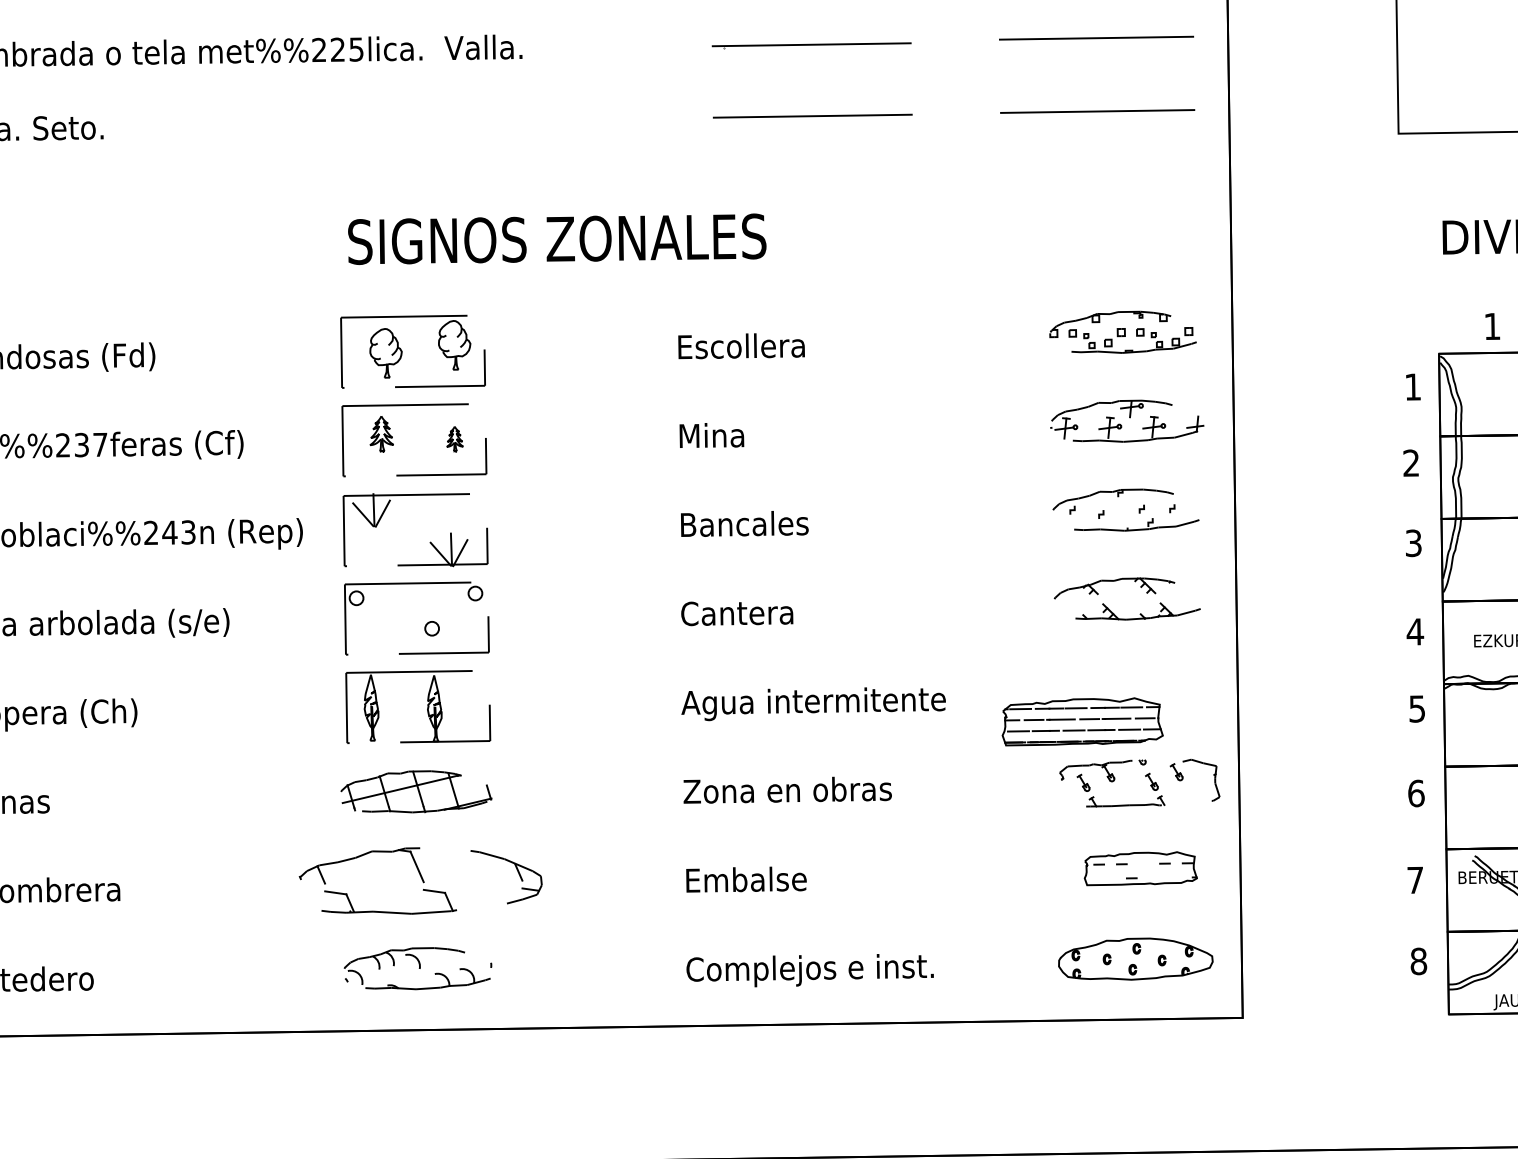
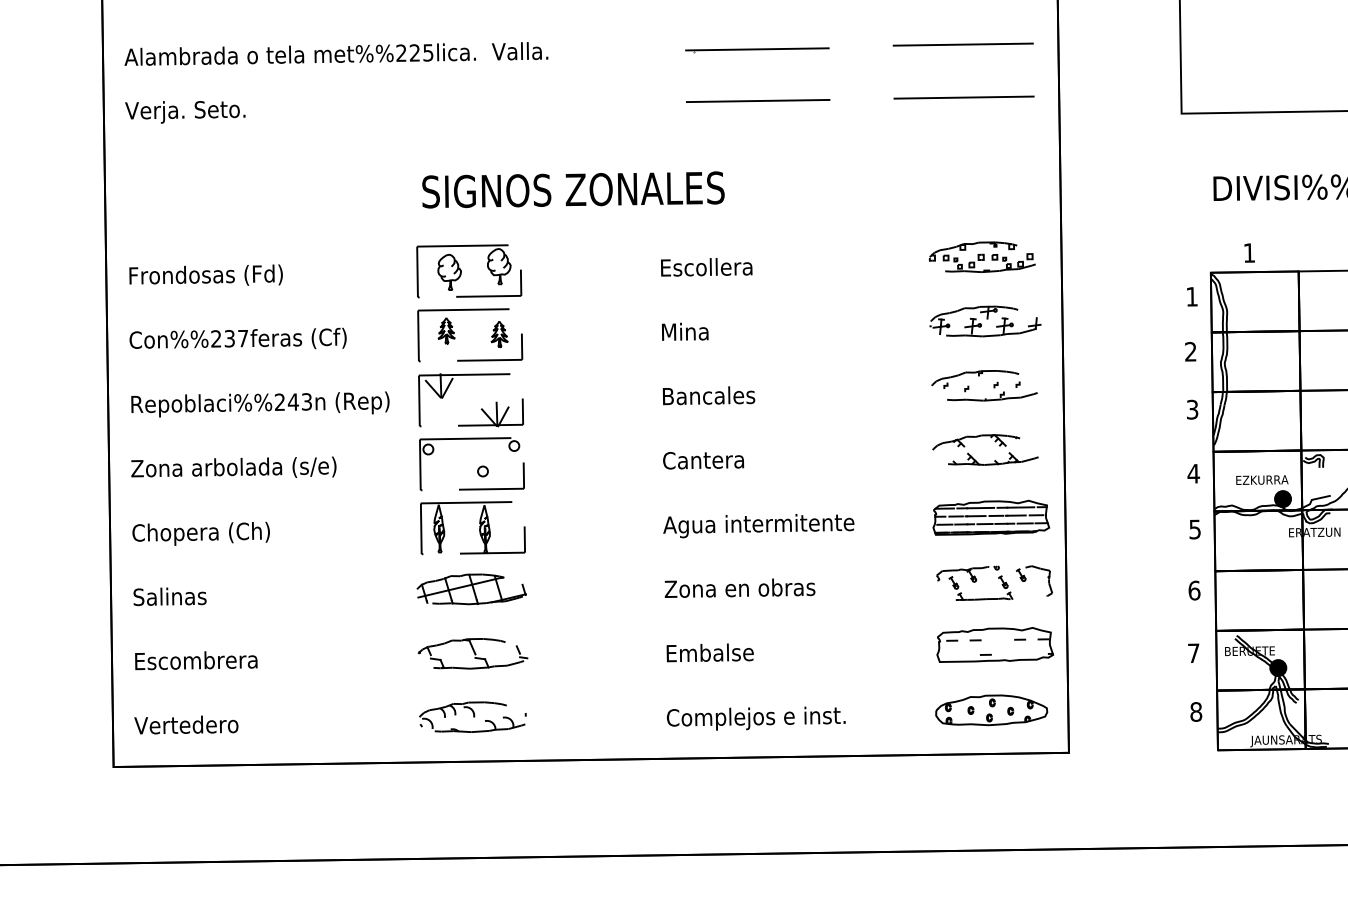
part: (454, 439) -> (499, 334), size x1.43
part: (1083, 721) -> (991, 517), moved
part: (1141, 868) -> (995, 644), size x1.43
part: (417, 880) -> (472, 653), size x0.62

